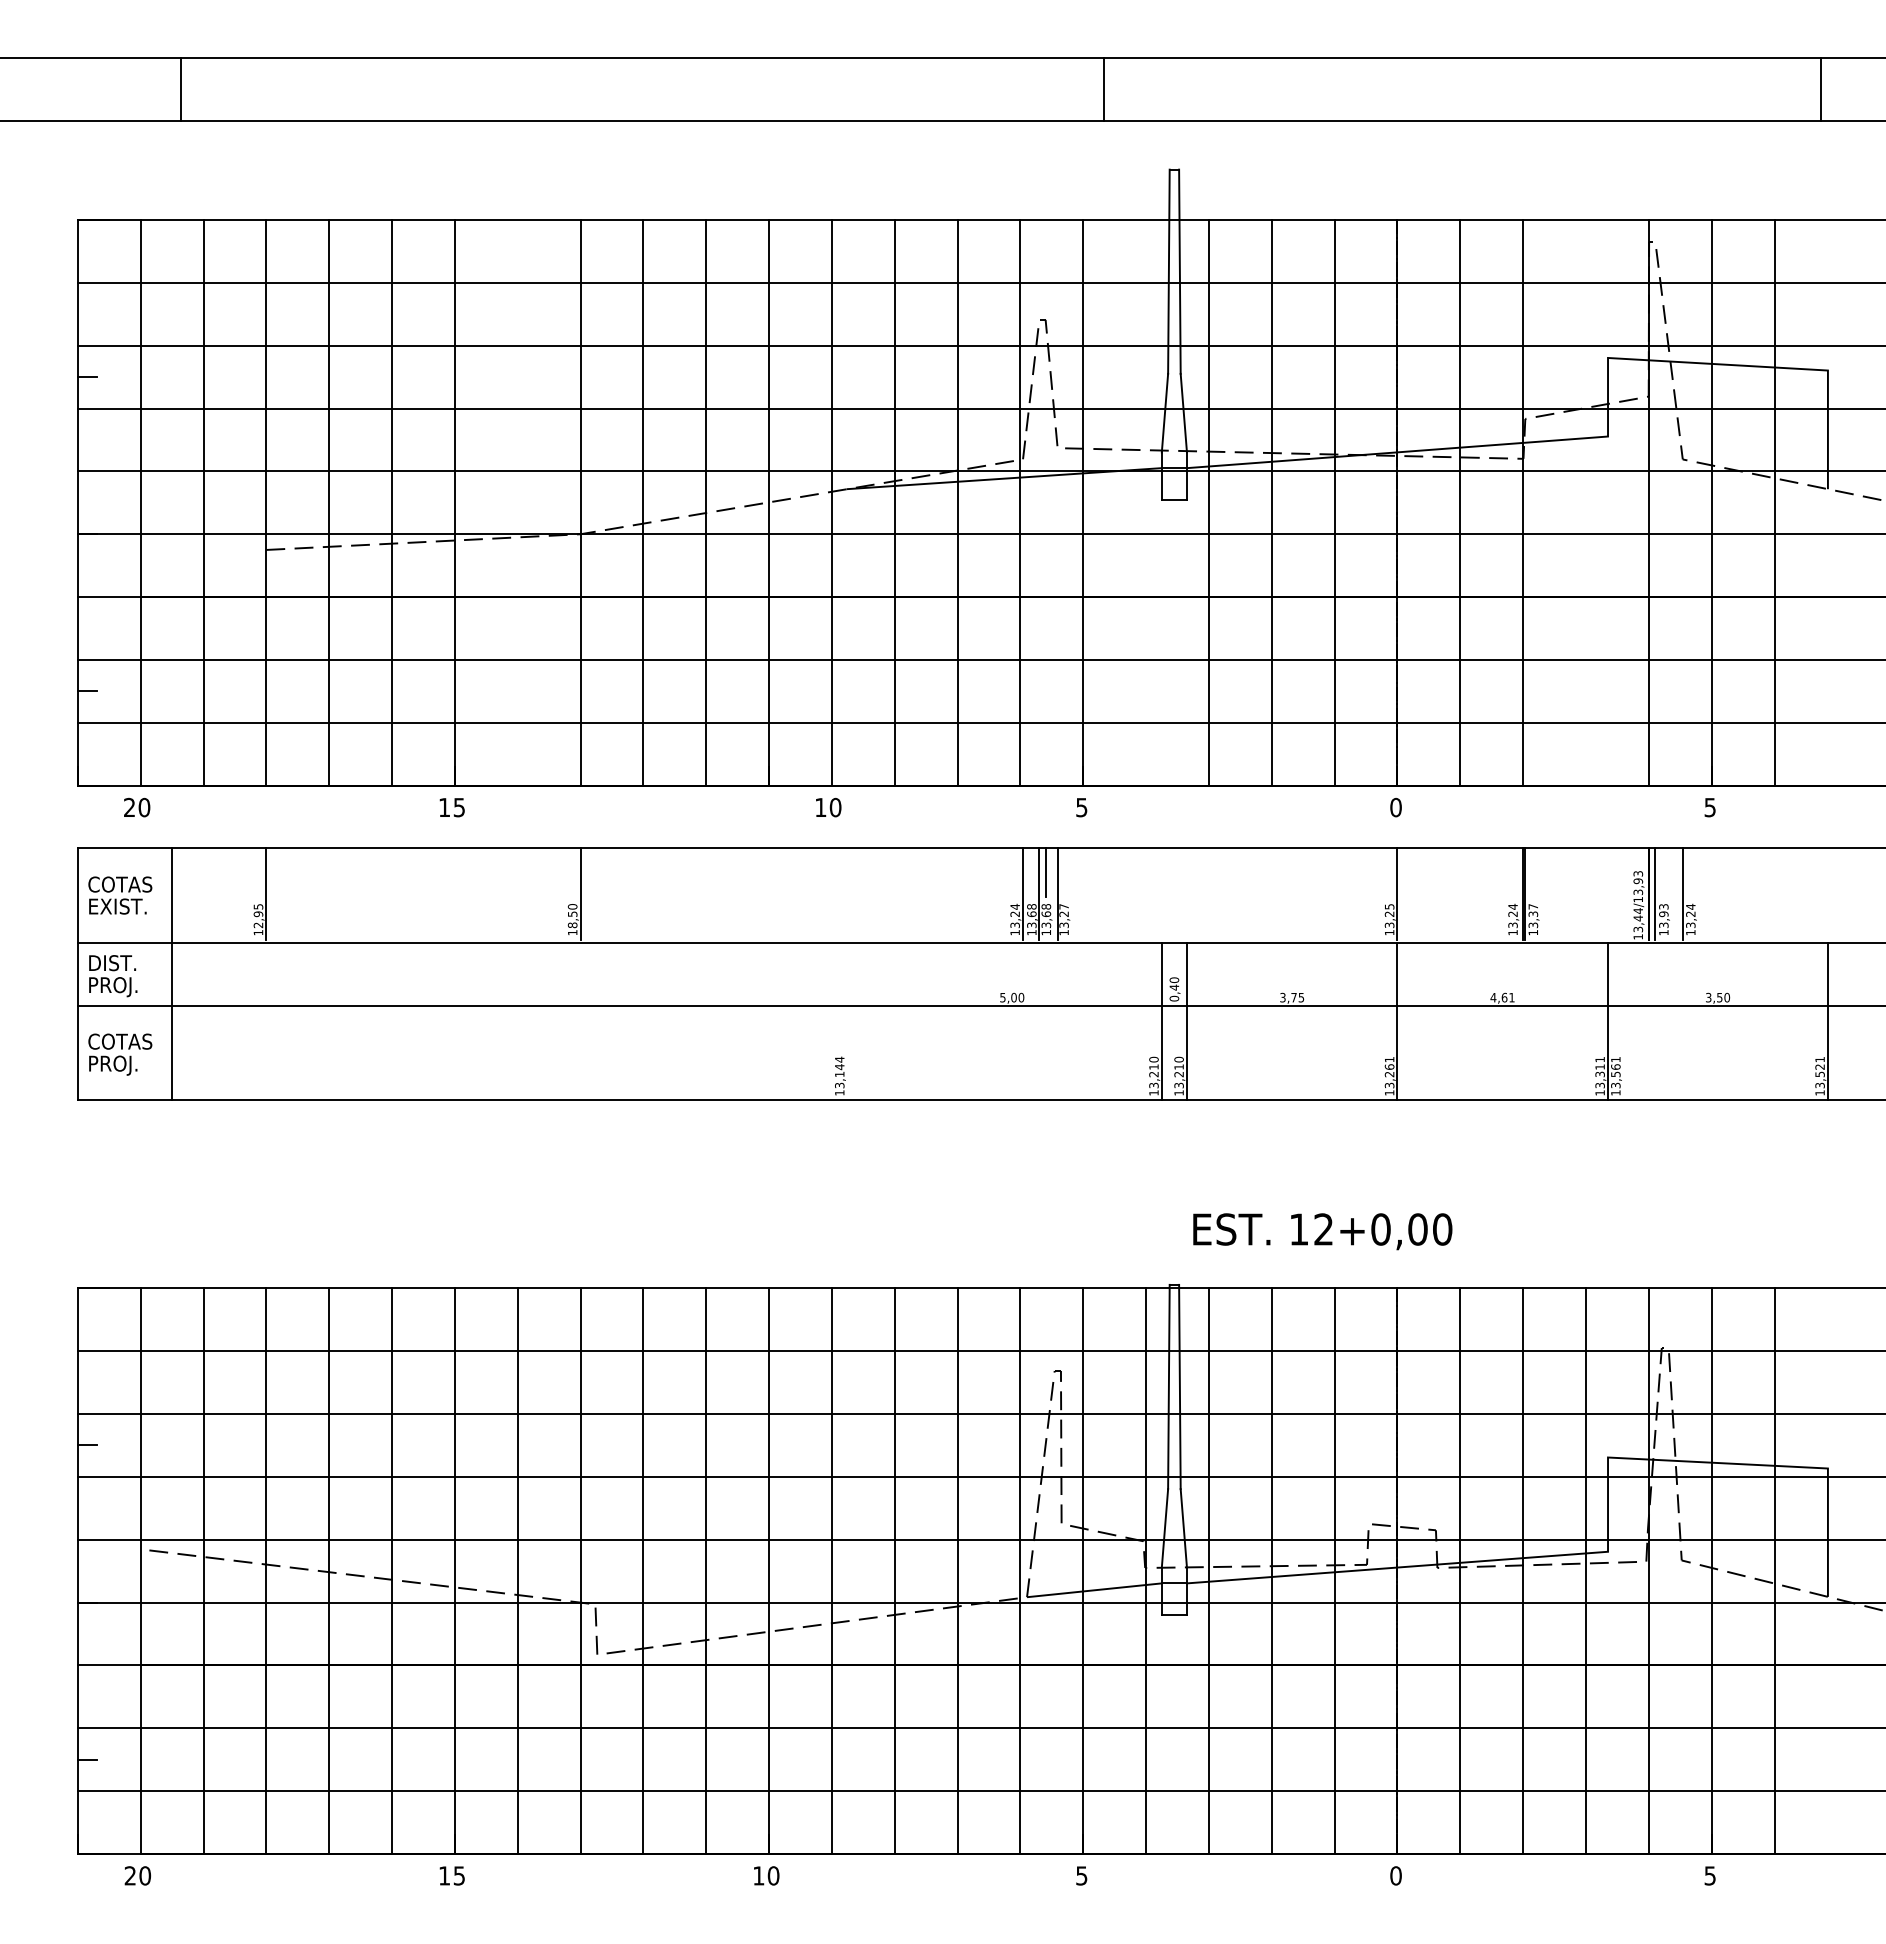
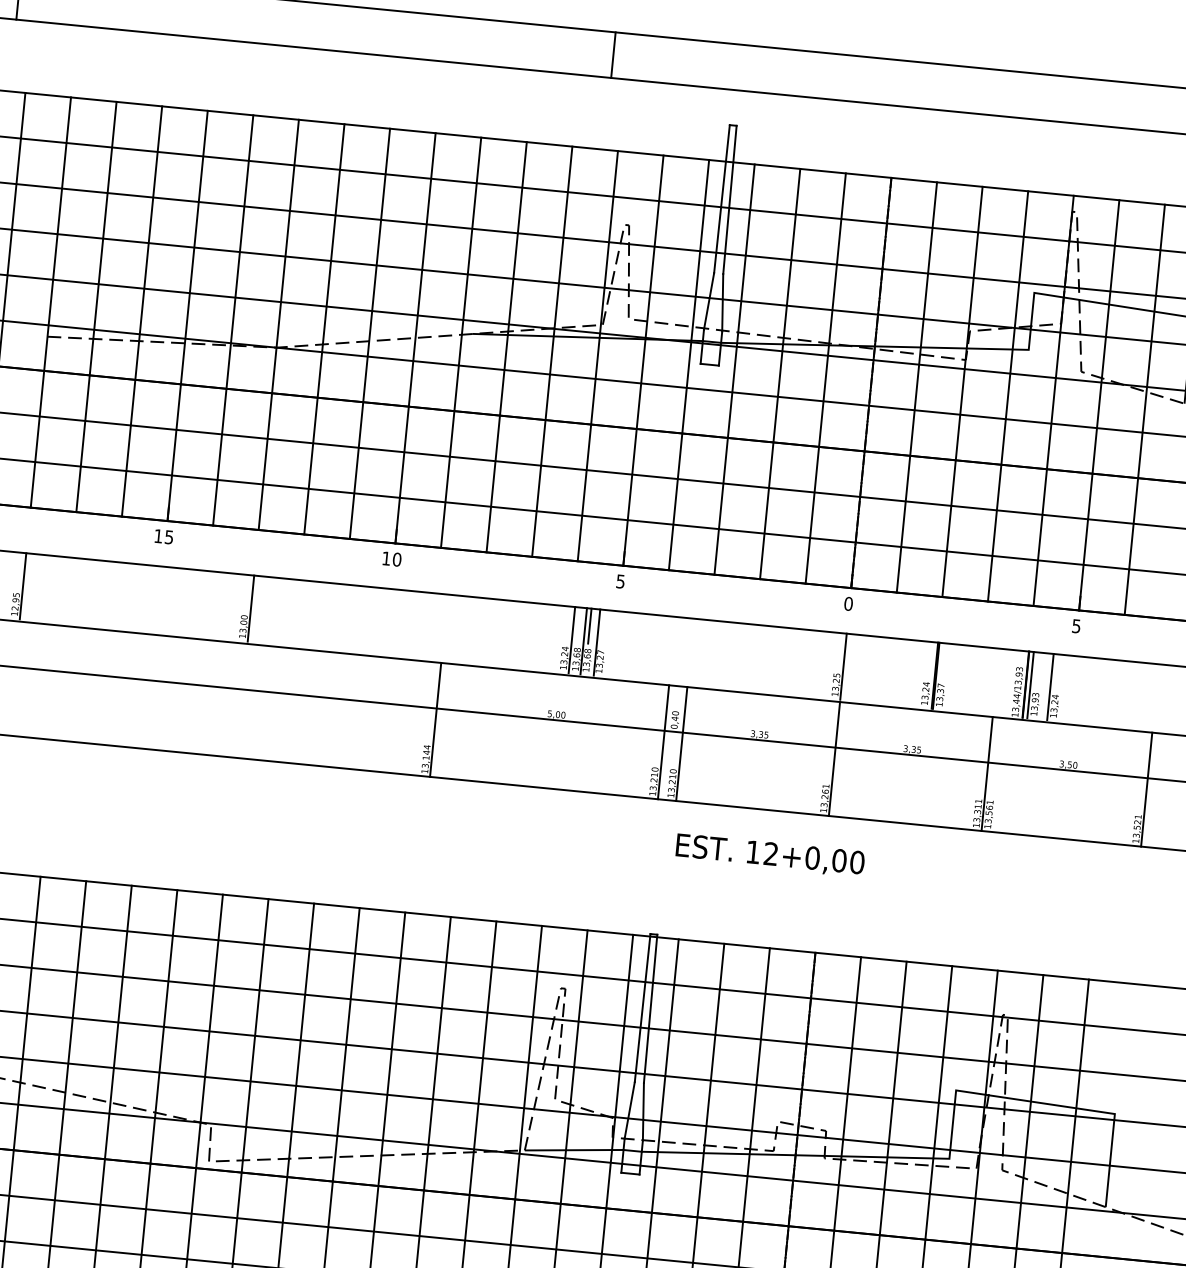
line: (1104, 89) -> (613, 55), moved
line: (517, 502) -> (233, 320), added
line: (1146, 502) -> (689, 364), added
line: (1586, 502) -> (1008, 396), added
text: (828, 807) -> (391, 559), moved
text: (572, 919) -> (243, 626), 18,50 -> 13,00
text: (1293, 997) -> (760, 734), 3,75 -> 3,35
text: (1502, 997) -> (912, 749), 4,61 -> 3,35
line: (847, 1020) -> (435, 719), added
text: (1322, 1231) -> (770, 855), moved

